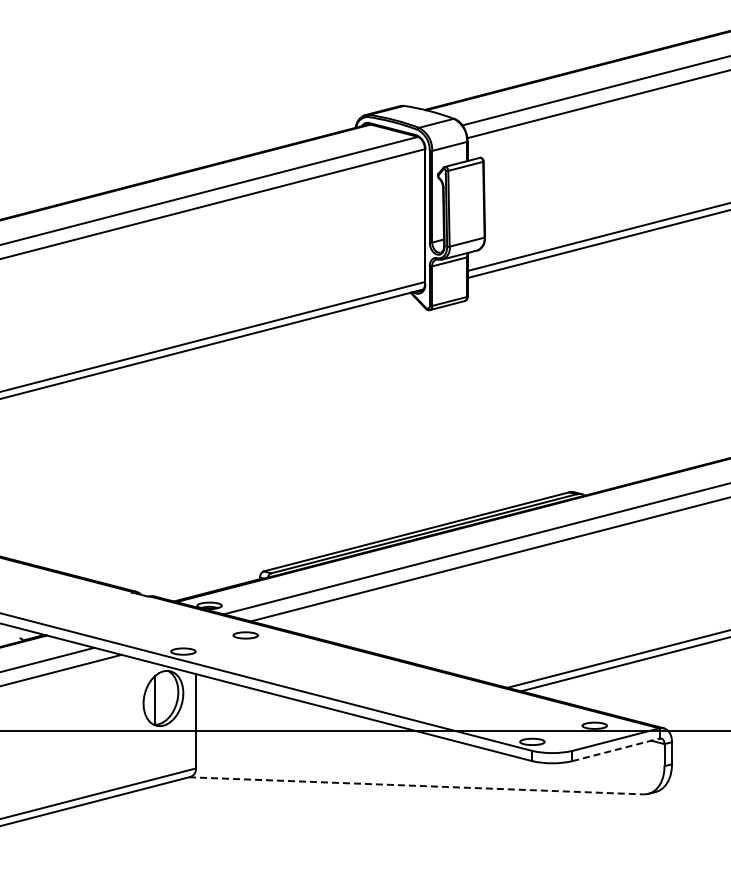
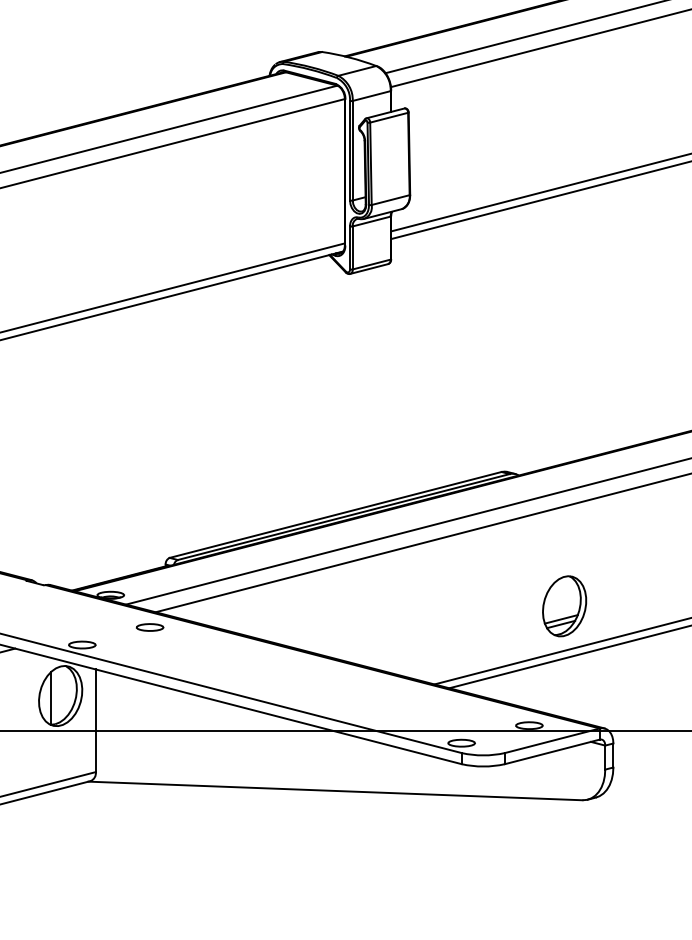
part: (626, 615) -> (563, 605), added
line: (616, 749) -> (553, 751), dashed -> solid
line: (416, 785) -> (335, 790), dashed -> solid

